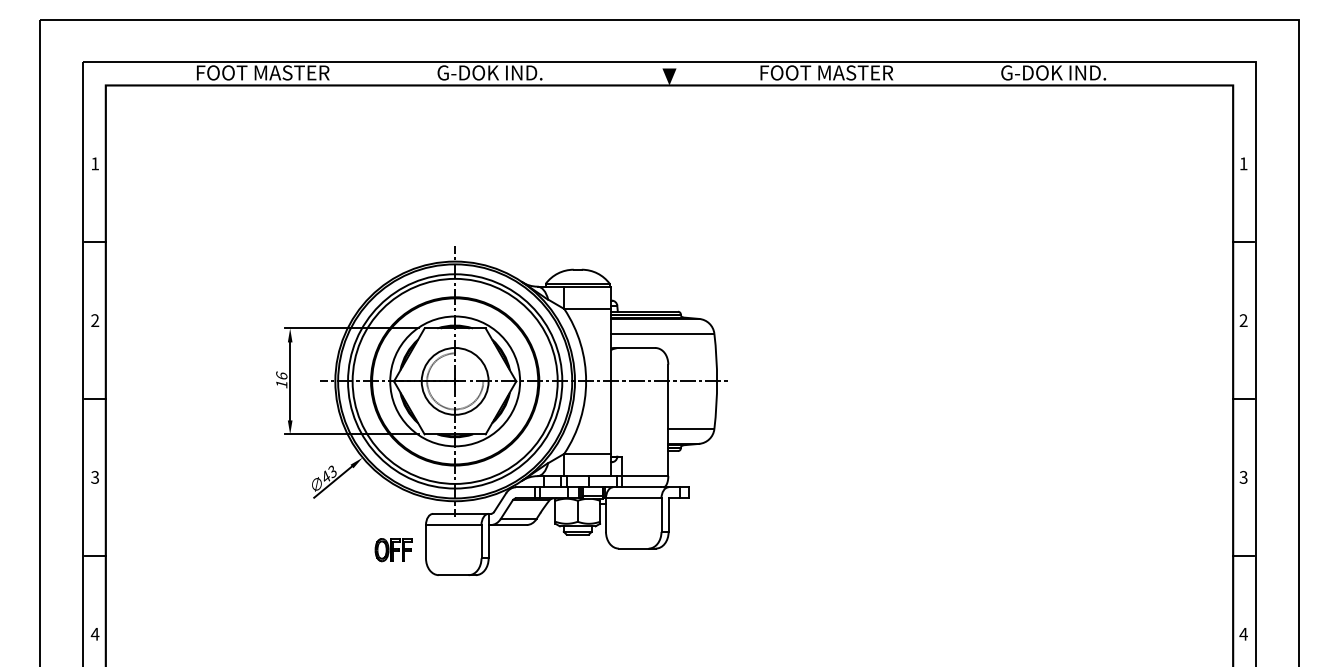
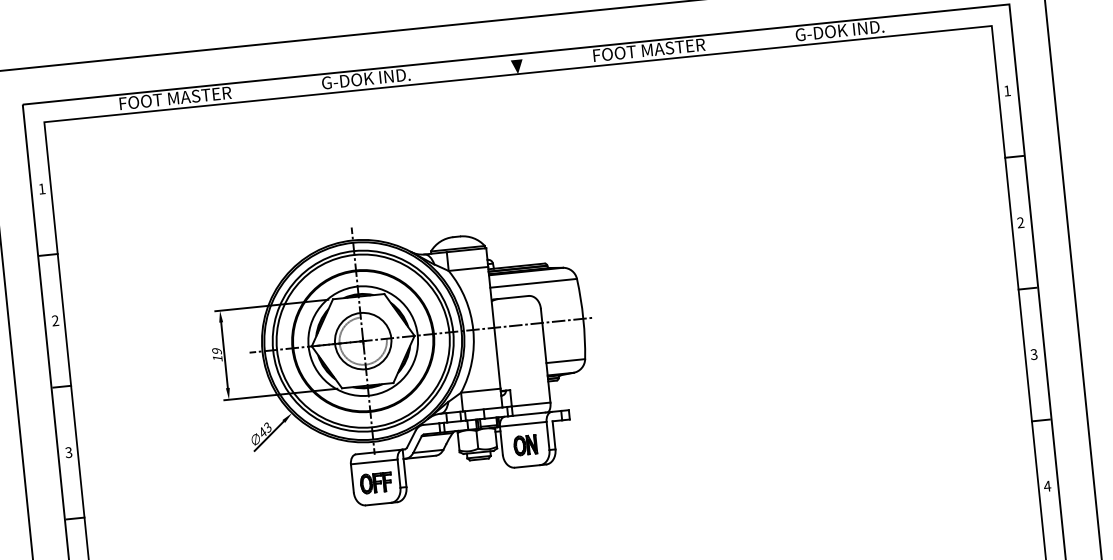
text: (281, 375) -> (216, 351), 16 -> 19
part: (633, 523) -> (525, 445), added
part: (393, 550) -> (376, 483), moved

